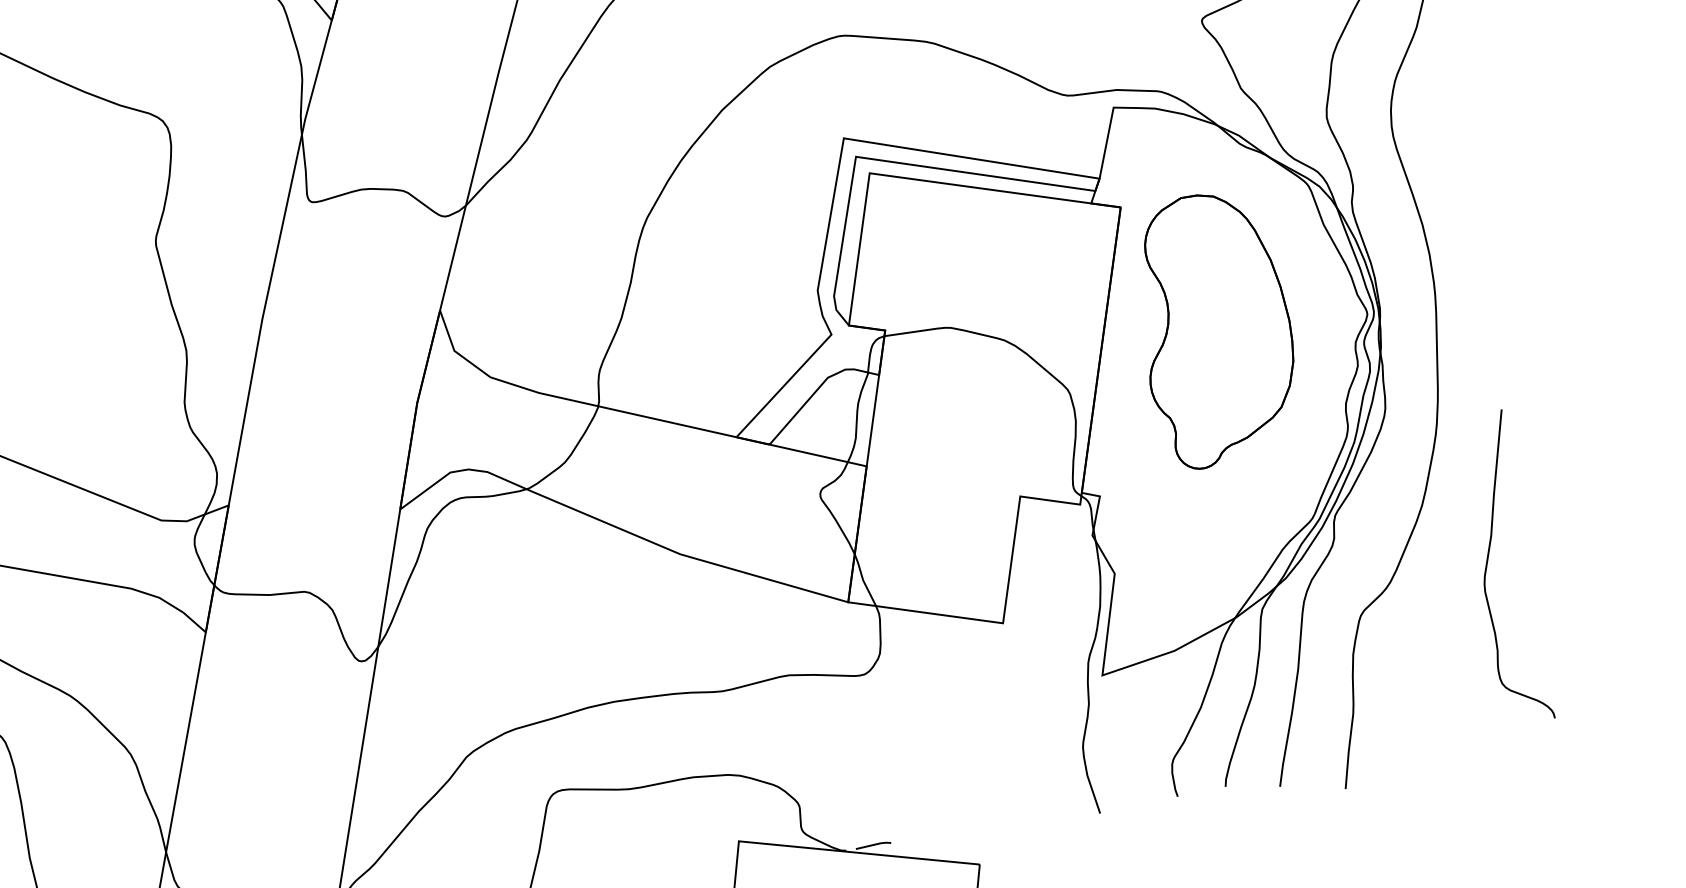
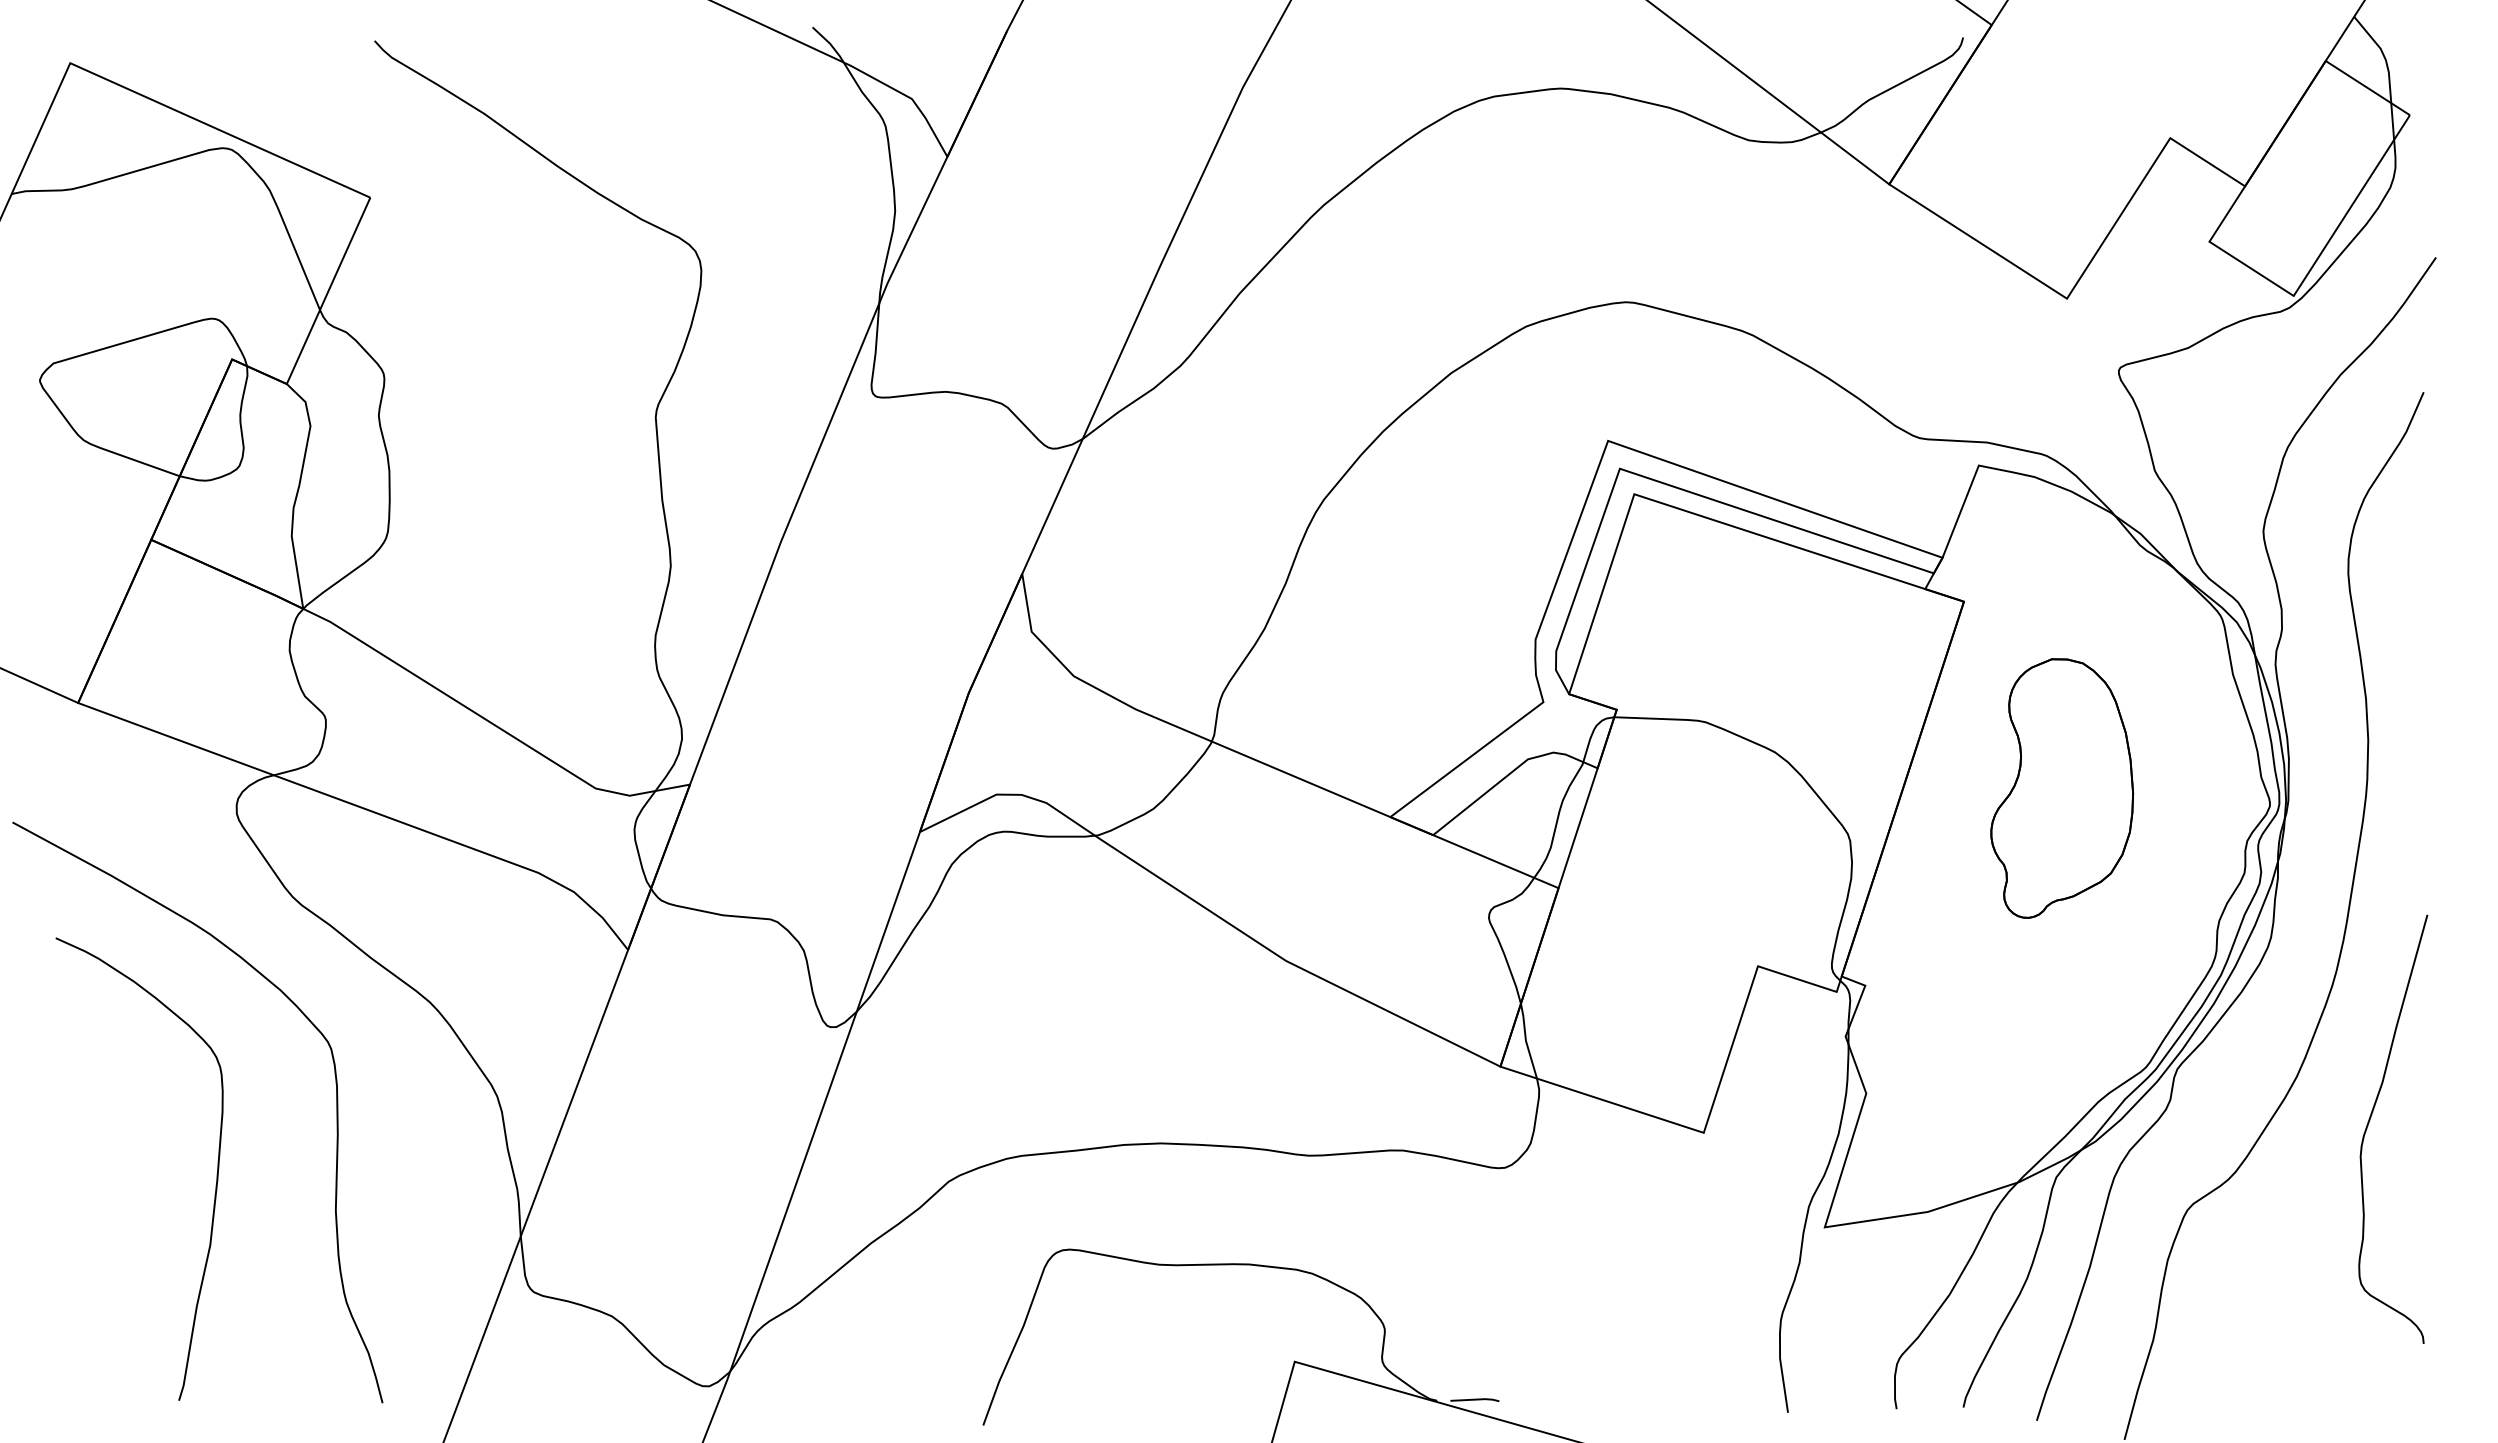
part: (1215, 328) -> (2062, 788), size x0.7
curve: (1487, 564) -> (2370, 1120), moved

